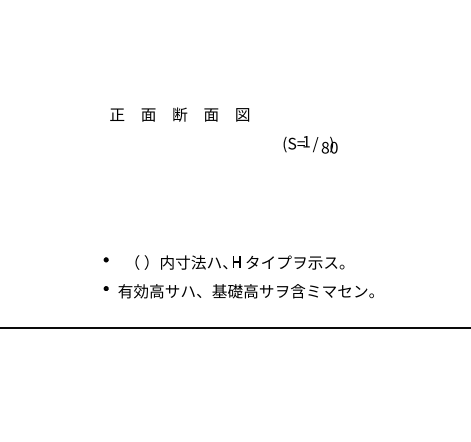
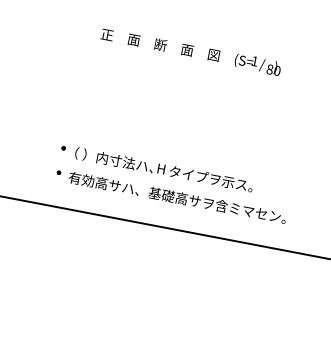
text: (179, 114) -> (160, 44), moved
text: (310, 144) -> (257, 64), moved
text: (239, 262) -> (163, 169), moved

